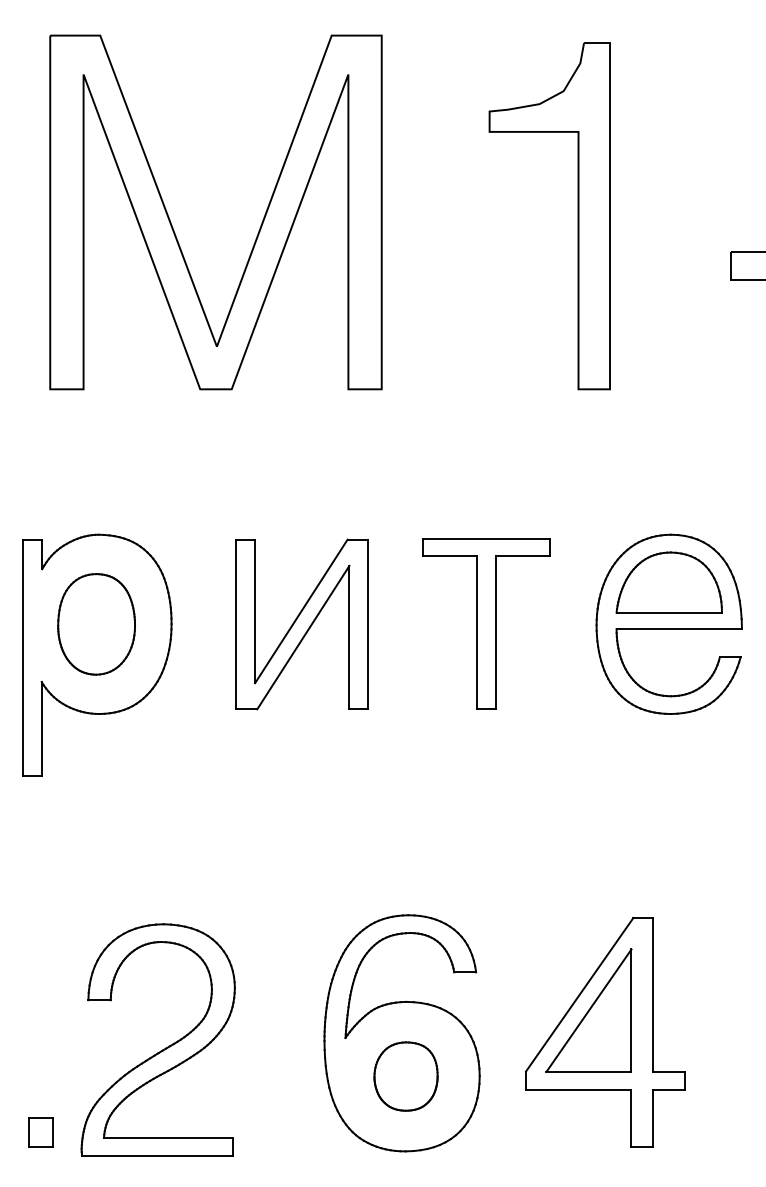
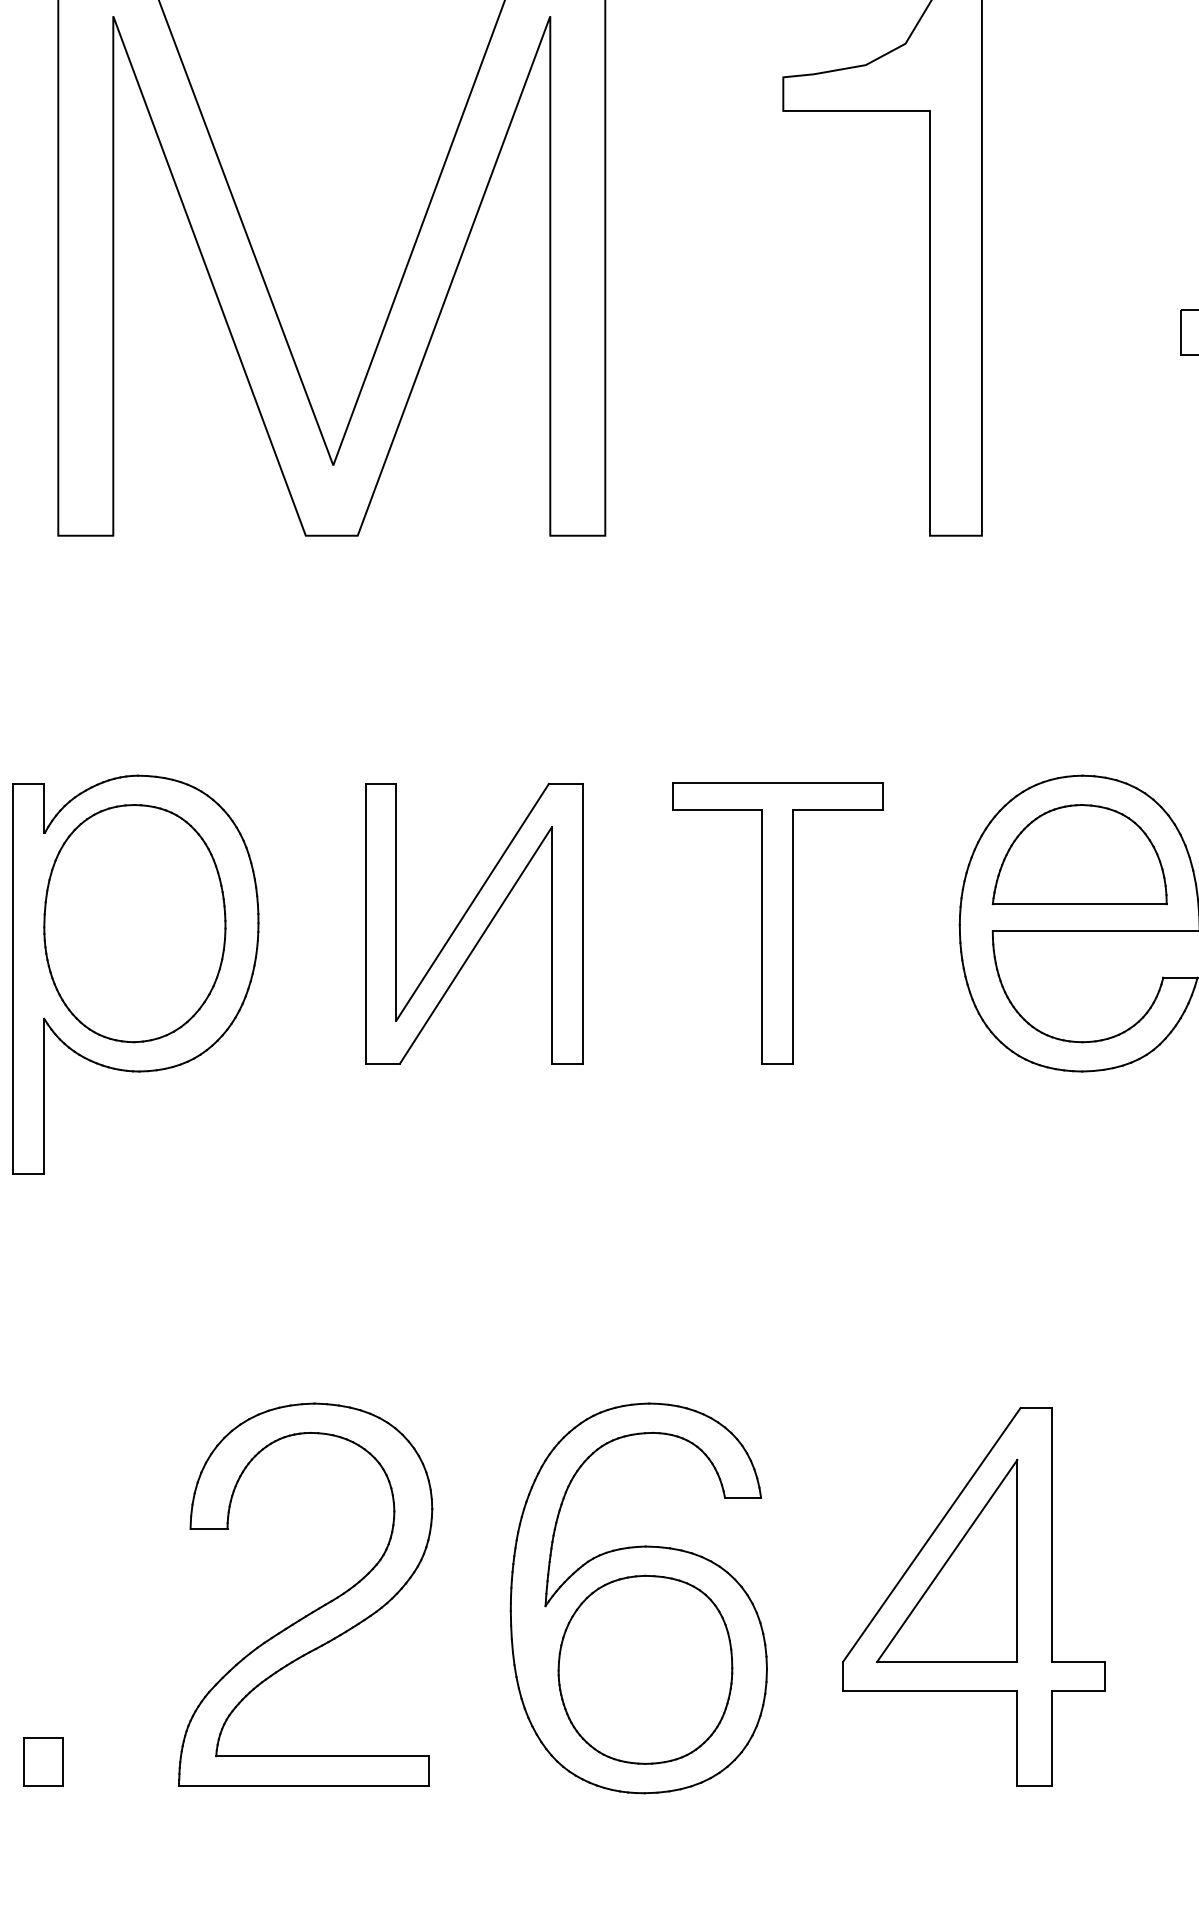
part: (96, 624) -> (134, 923), size x1.43
part: (162, 1049) -> (312, 1610), moved
part: (405, 1076) -> (644, 1669), size x1.67

